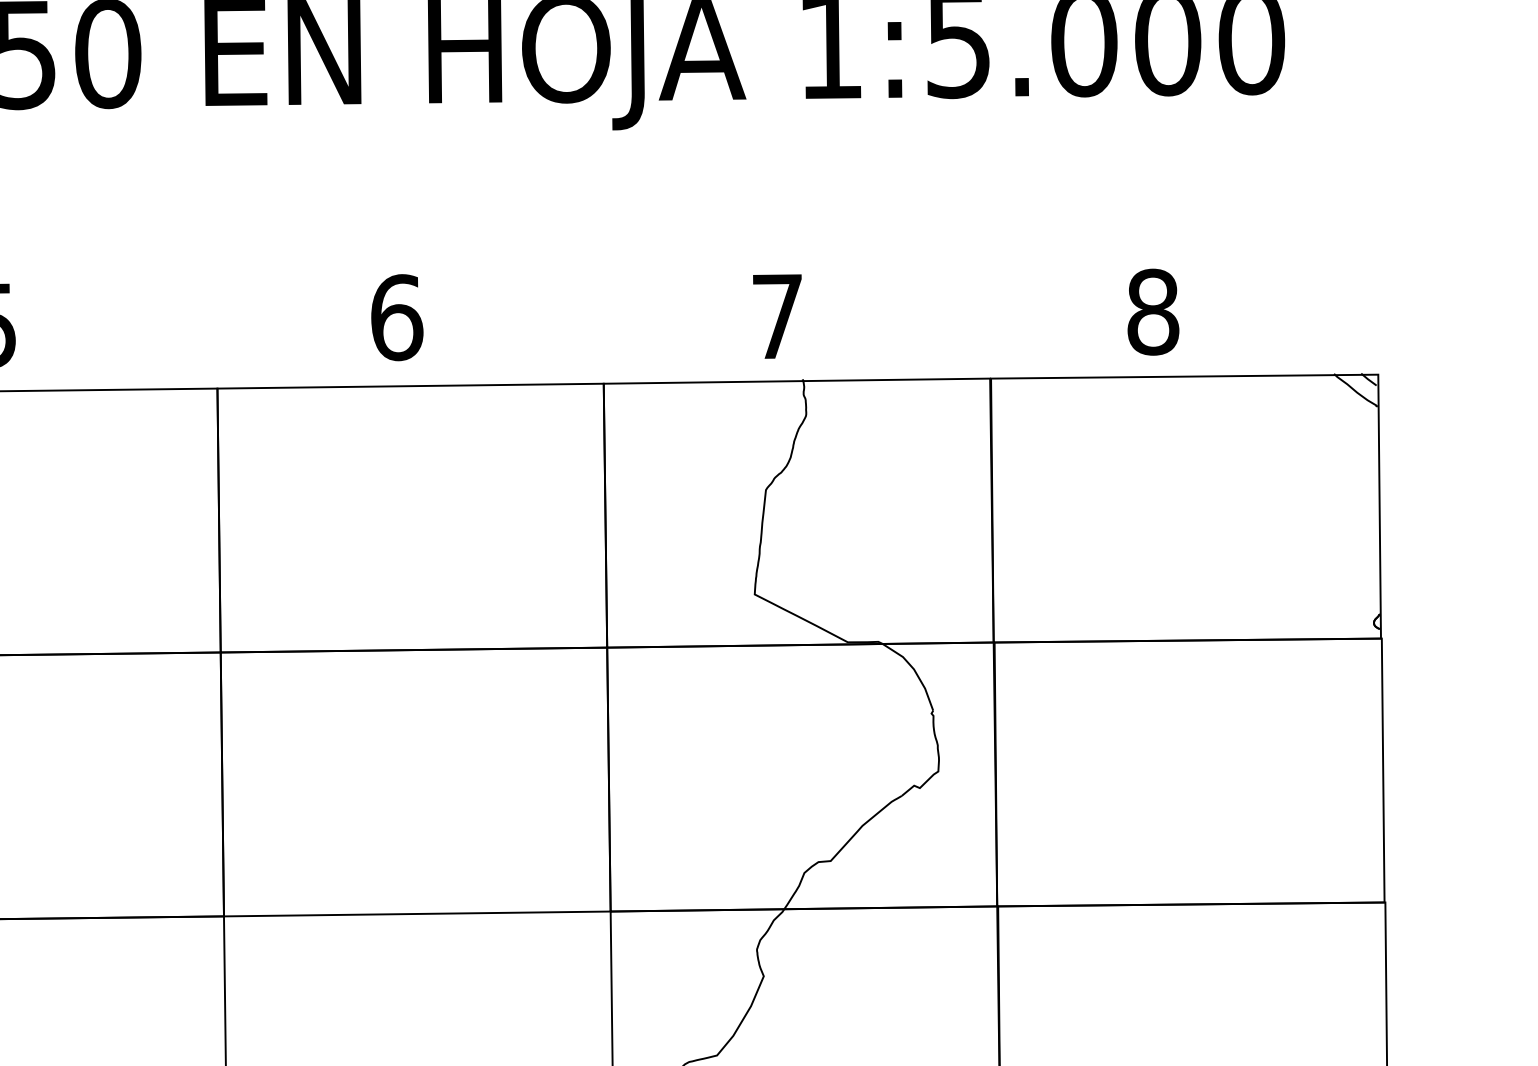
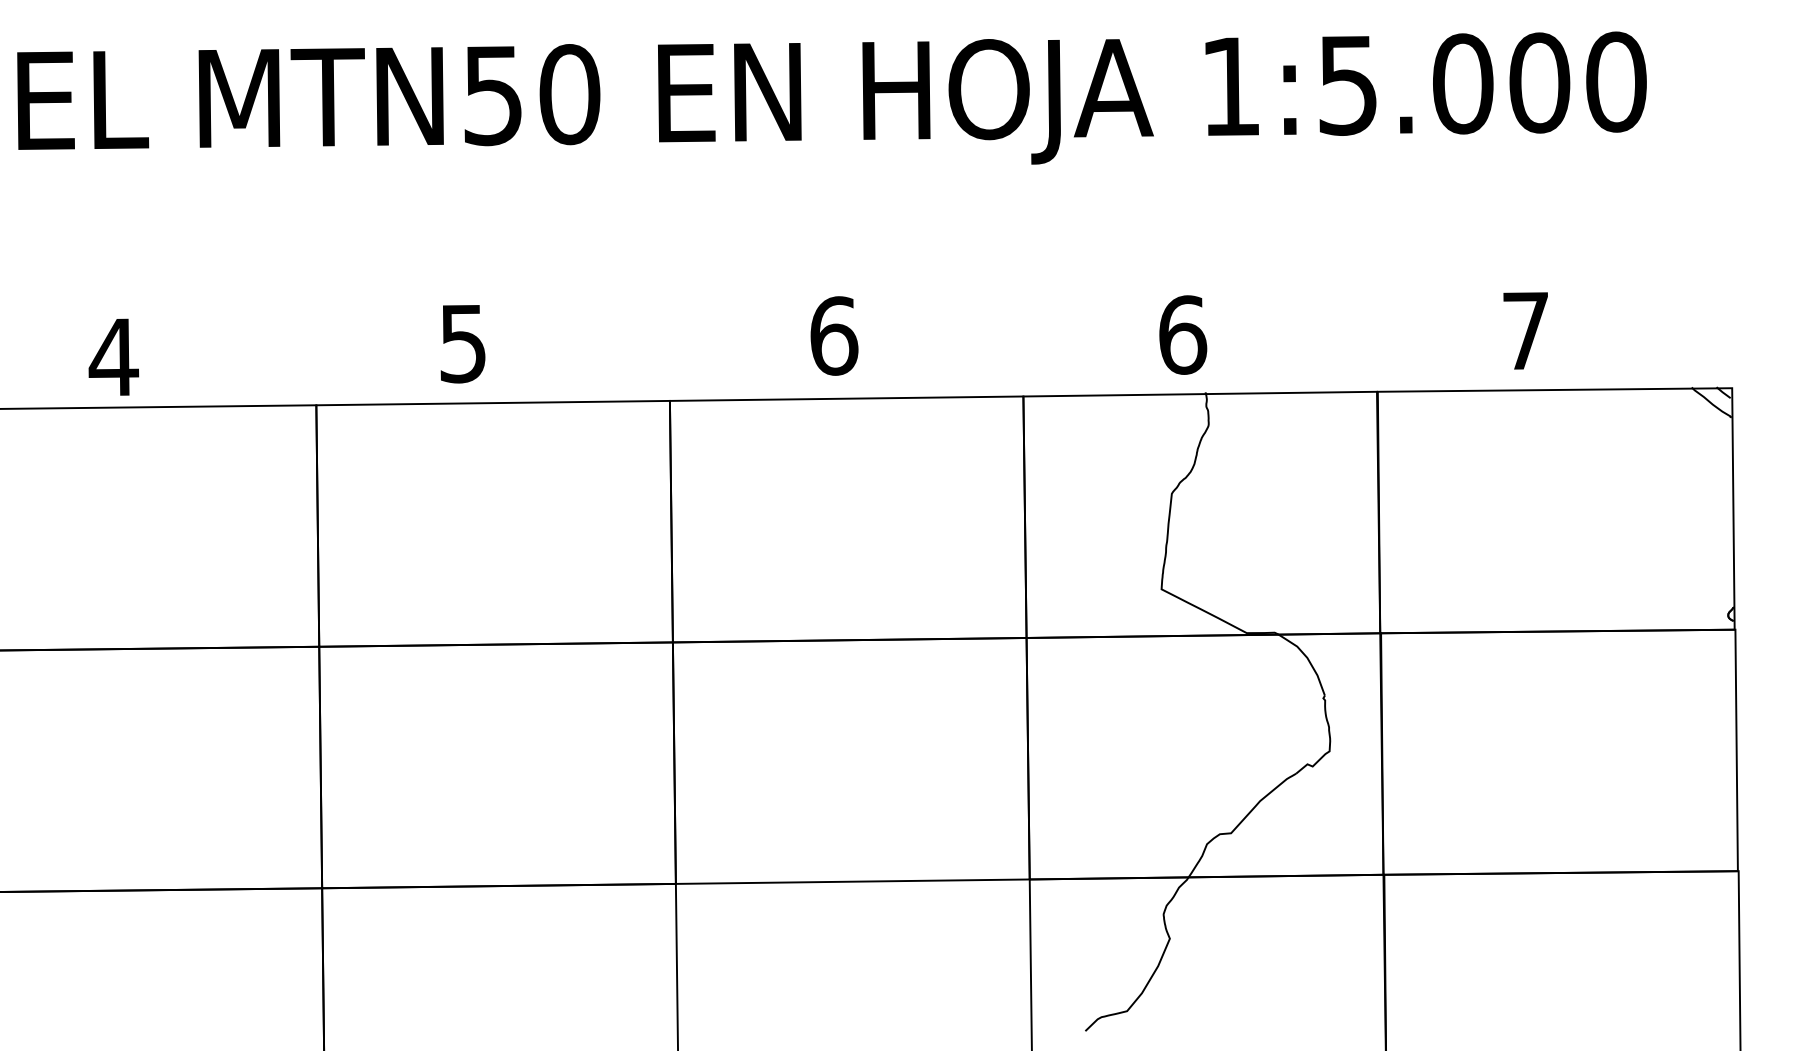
text: (1153, 311) -> (1526, 330), 8 -> 7
text: (778, 315) -> (1183, 334), 7 -> 6

